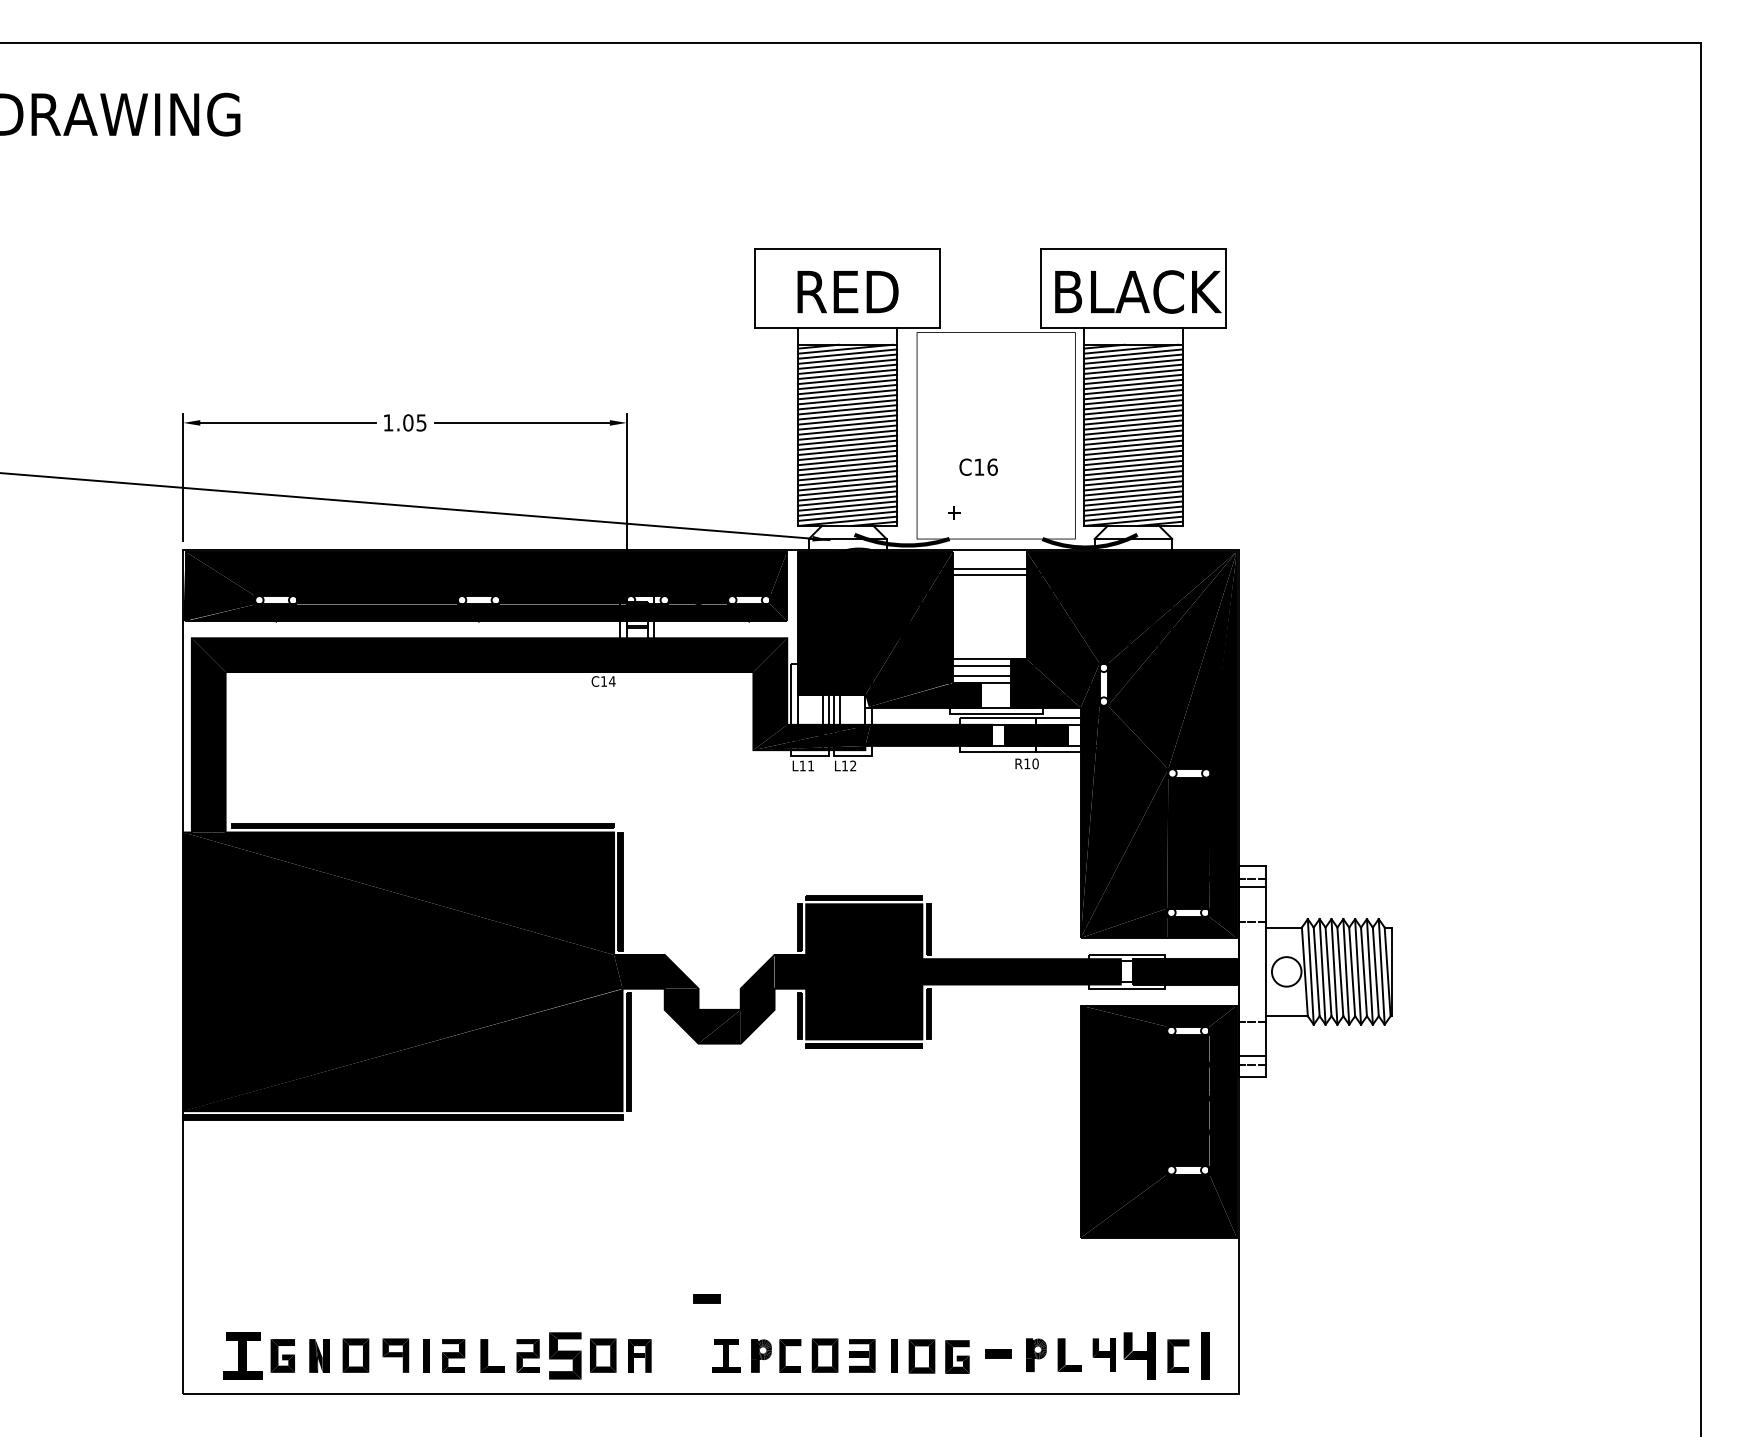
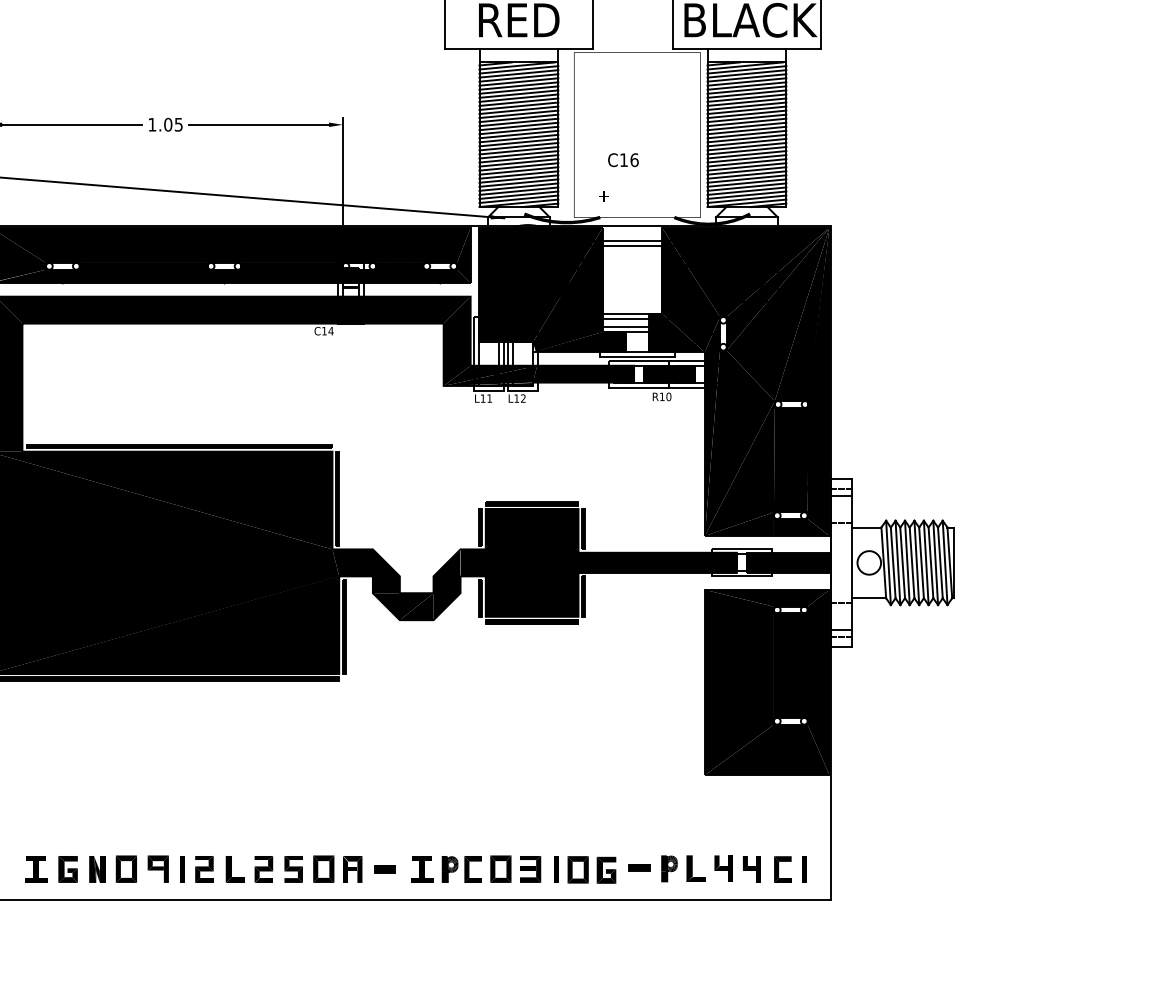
part: (706, 1298) -> (384, 869), moved
part: (242, 1355) -> (35, 869), size x0.71
part: (565, 1355) -> (293, 869), size x0.71
part: (1139, 1355) -> (751, 869), size x0.71
part: (1204, 1355) -> (803, 869), size x0.71

